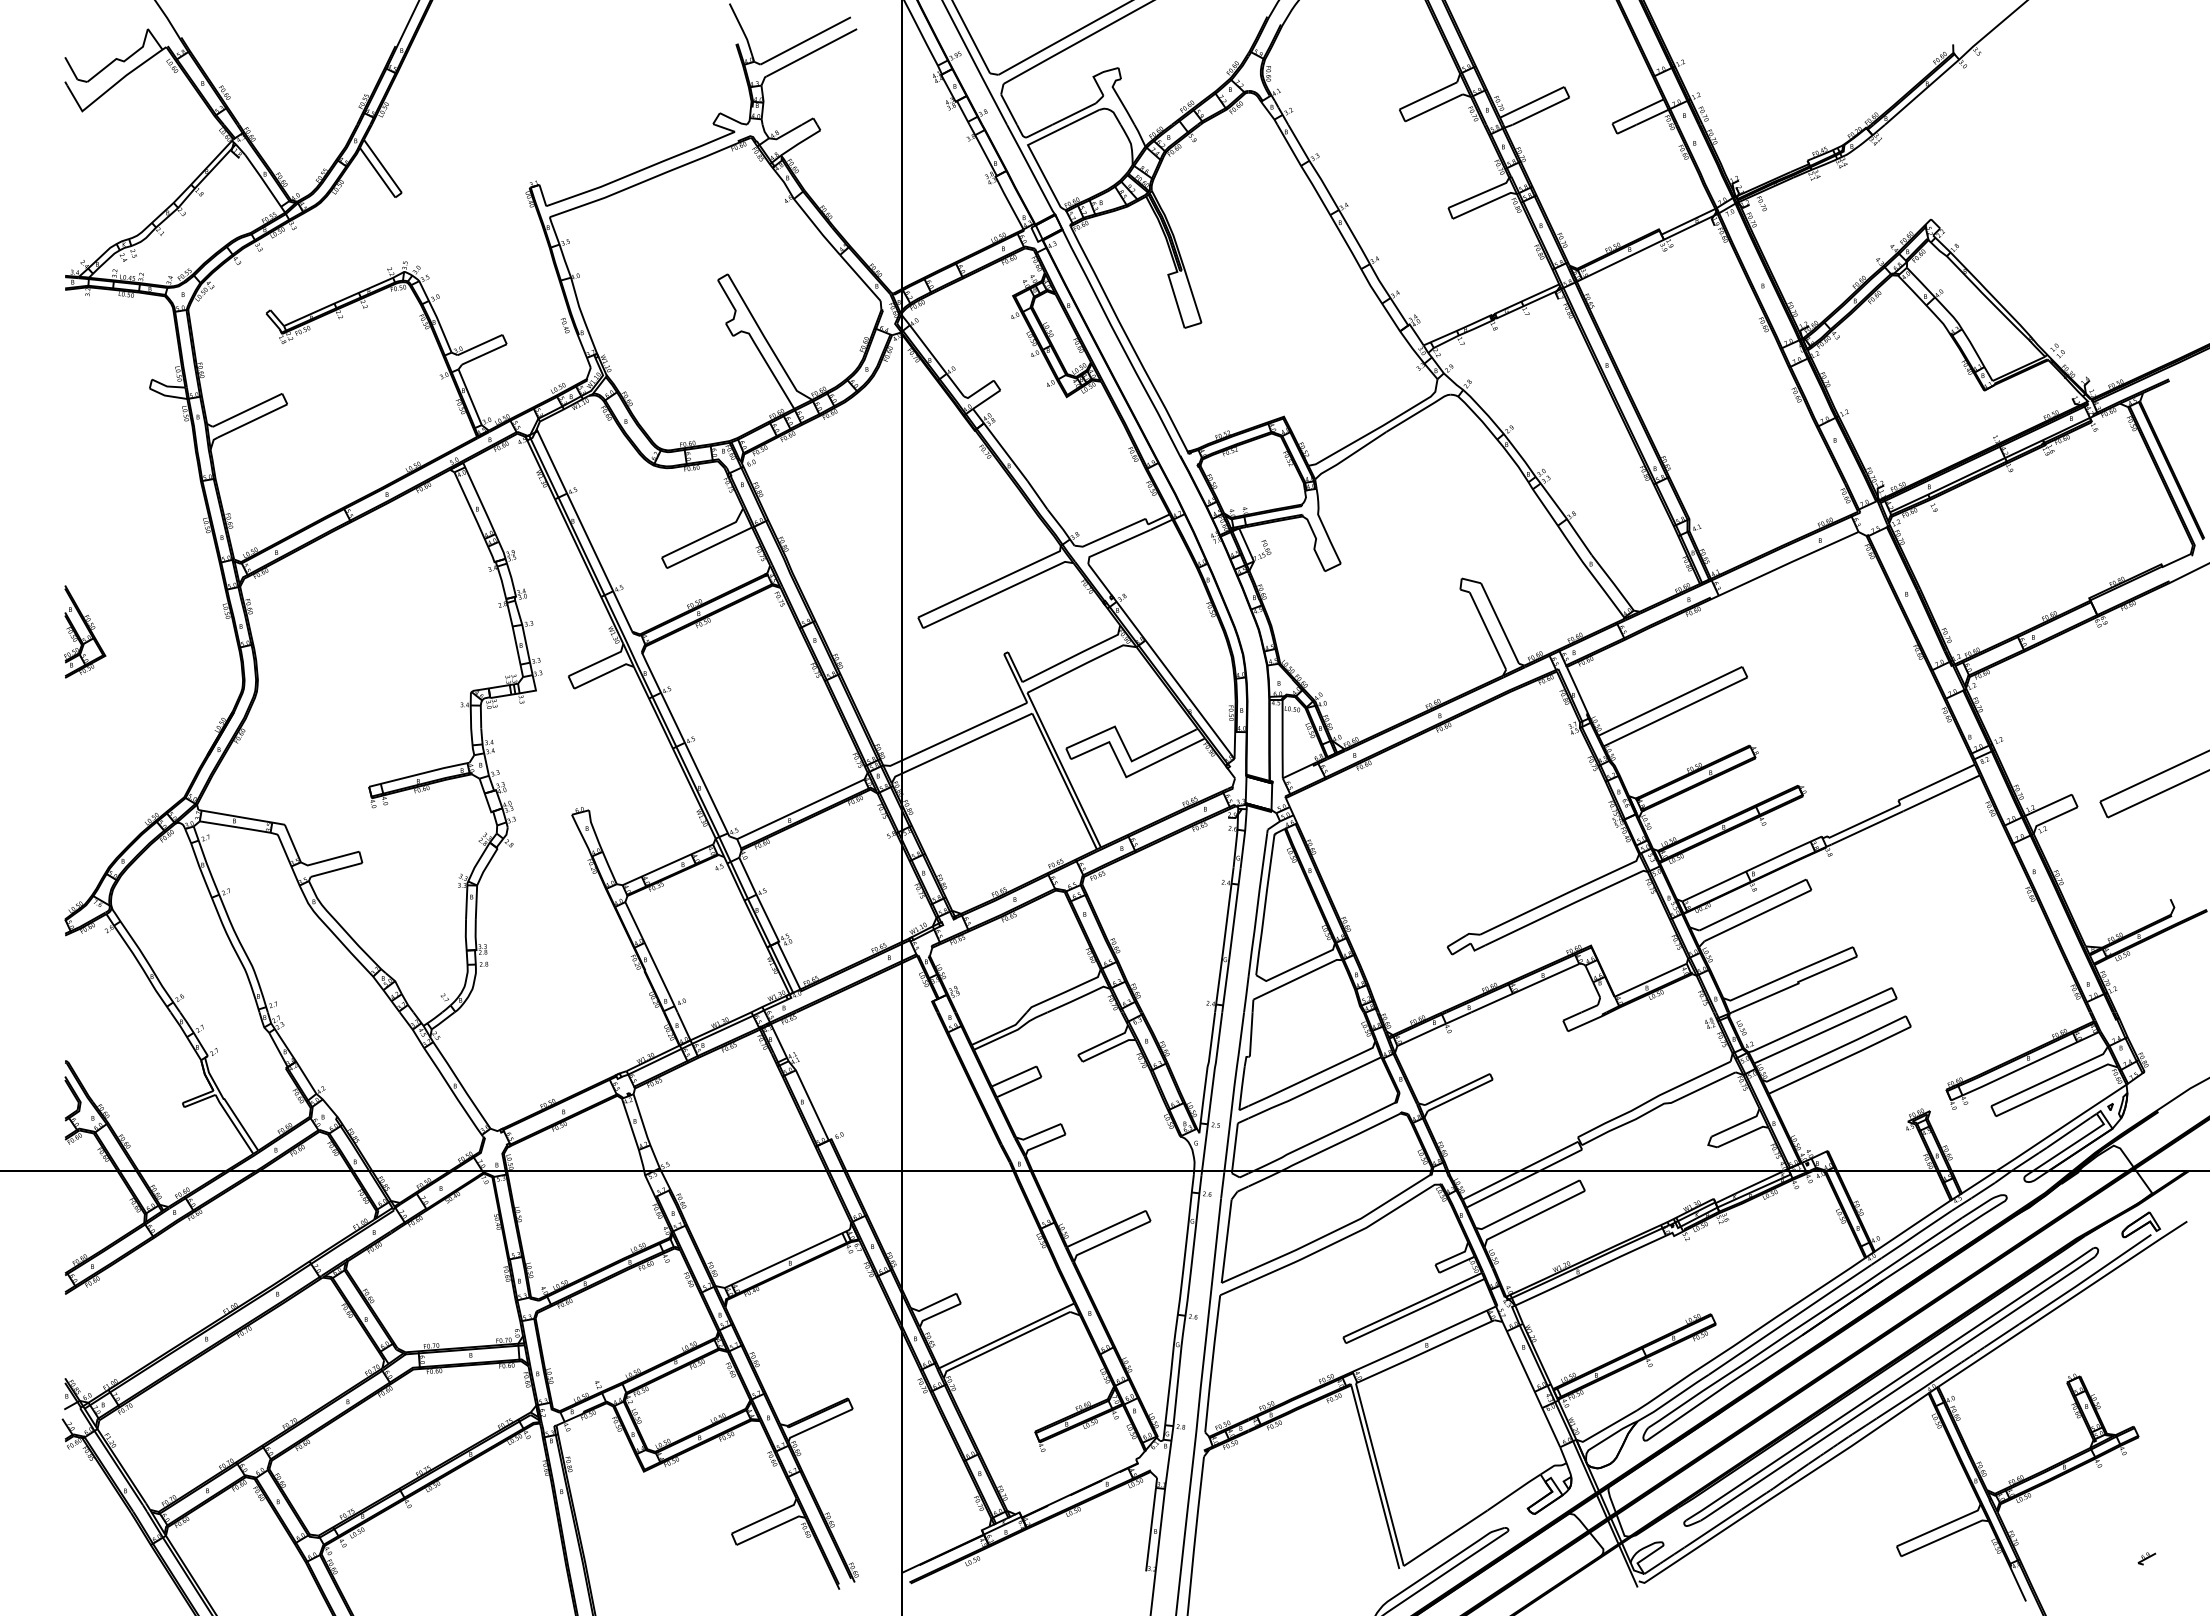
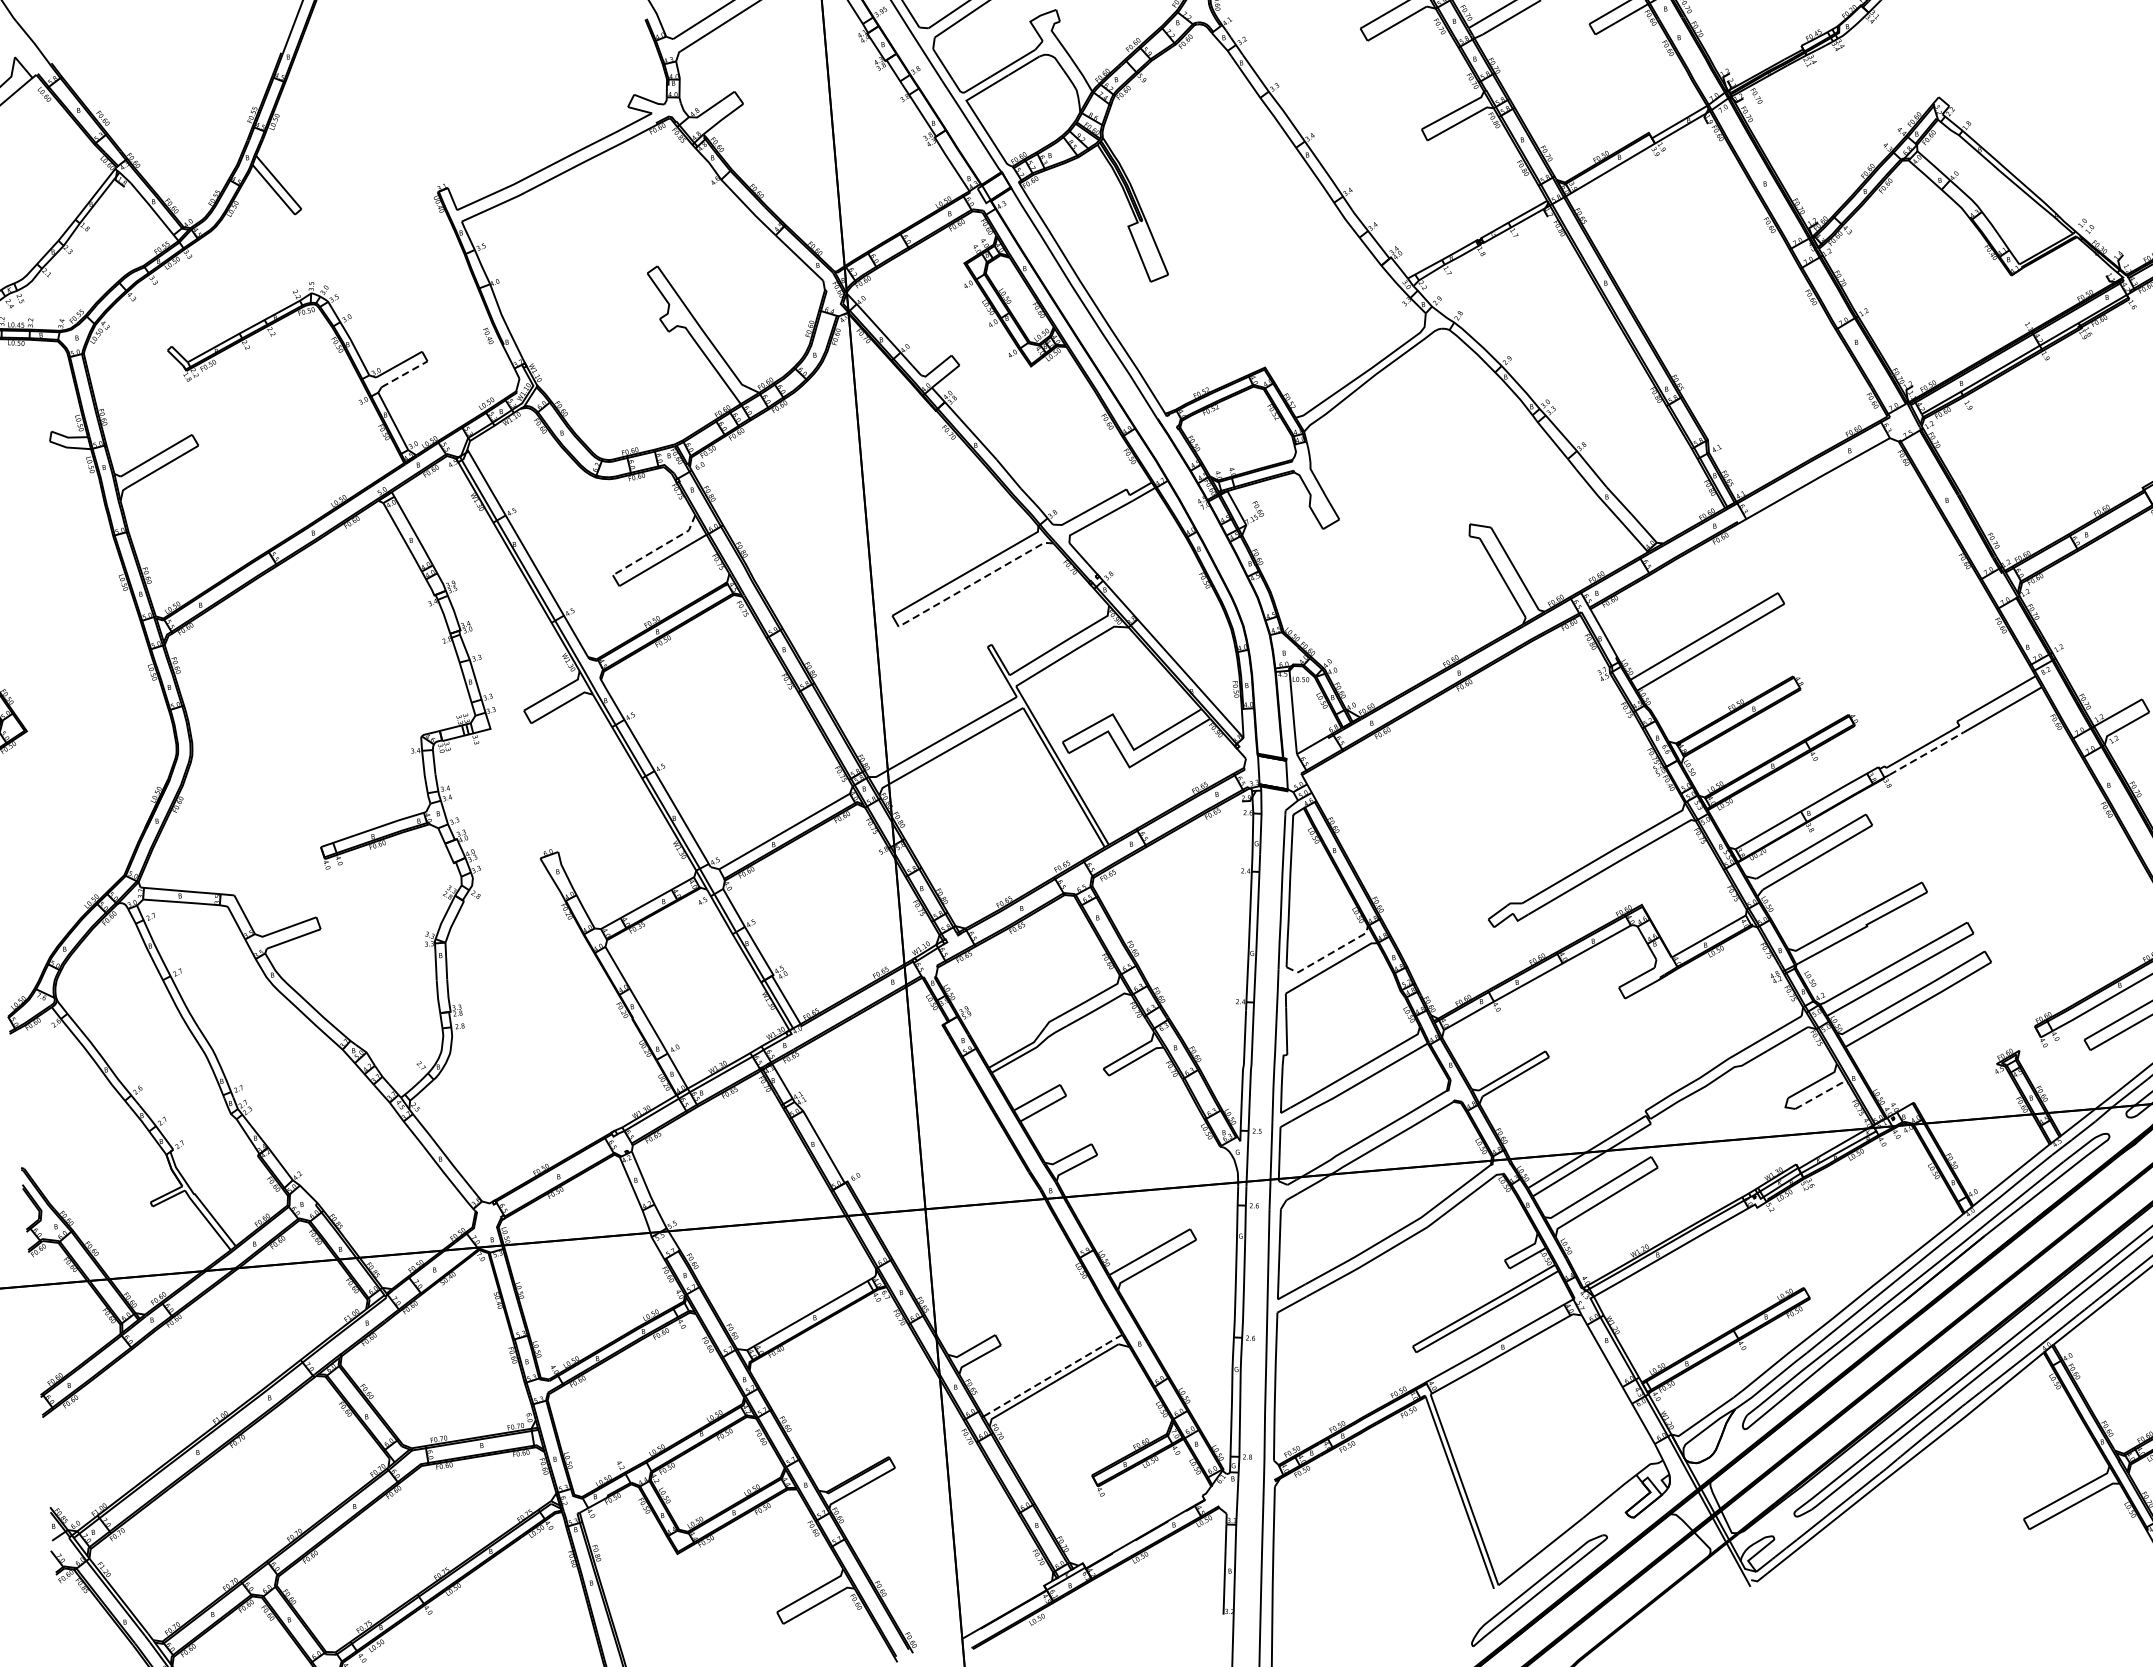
line: (484, 354) -> (404, 374), solid -> dashed
line: (706, 536) -> (658, 548), solid -> dashed
line: (998, 593) -> (976, 582), solid -> dashed
line: (1867, 827) -> (1926, 753), solid -> dashed
line: (1297, 966) -> (1329, 954), solid -> dashed
line: (1743, 1135) -> (1822, 1093), solid -> dashed
line: (1006, 1335) -> (1052, 1375), solid -> dashed

